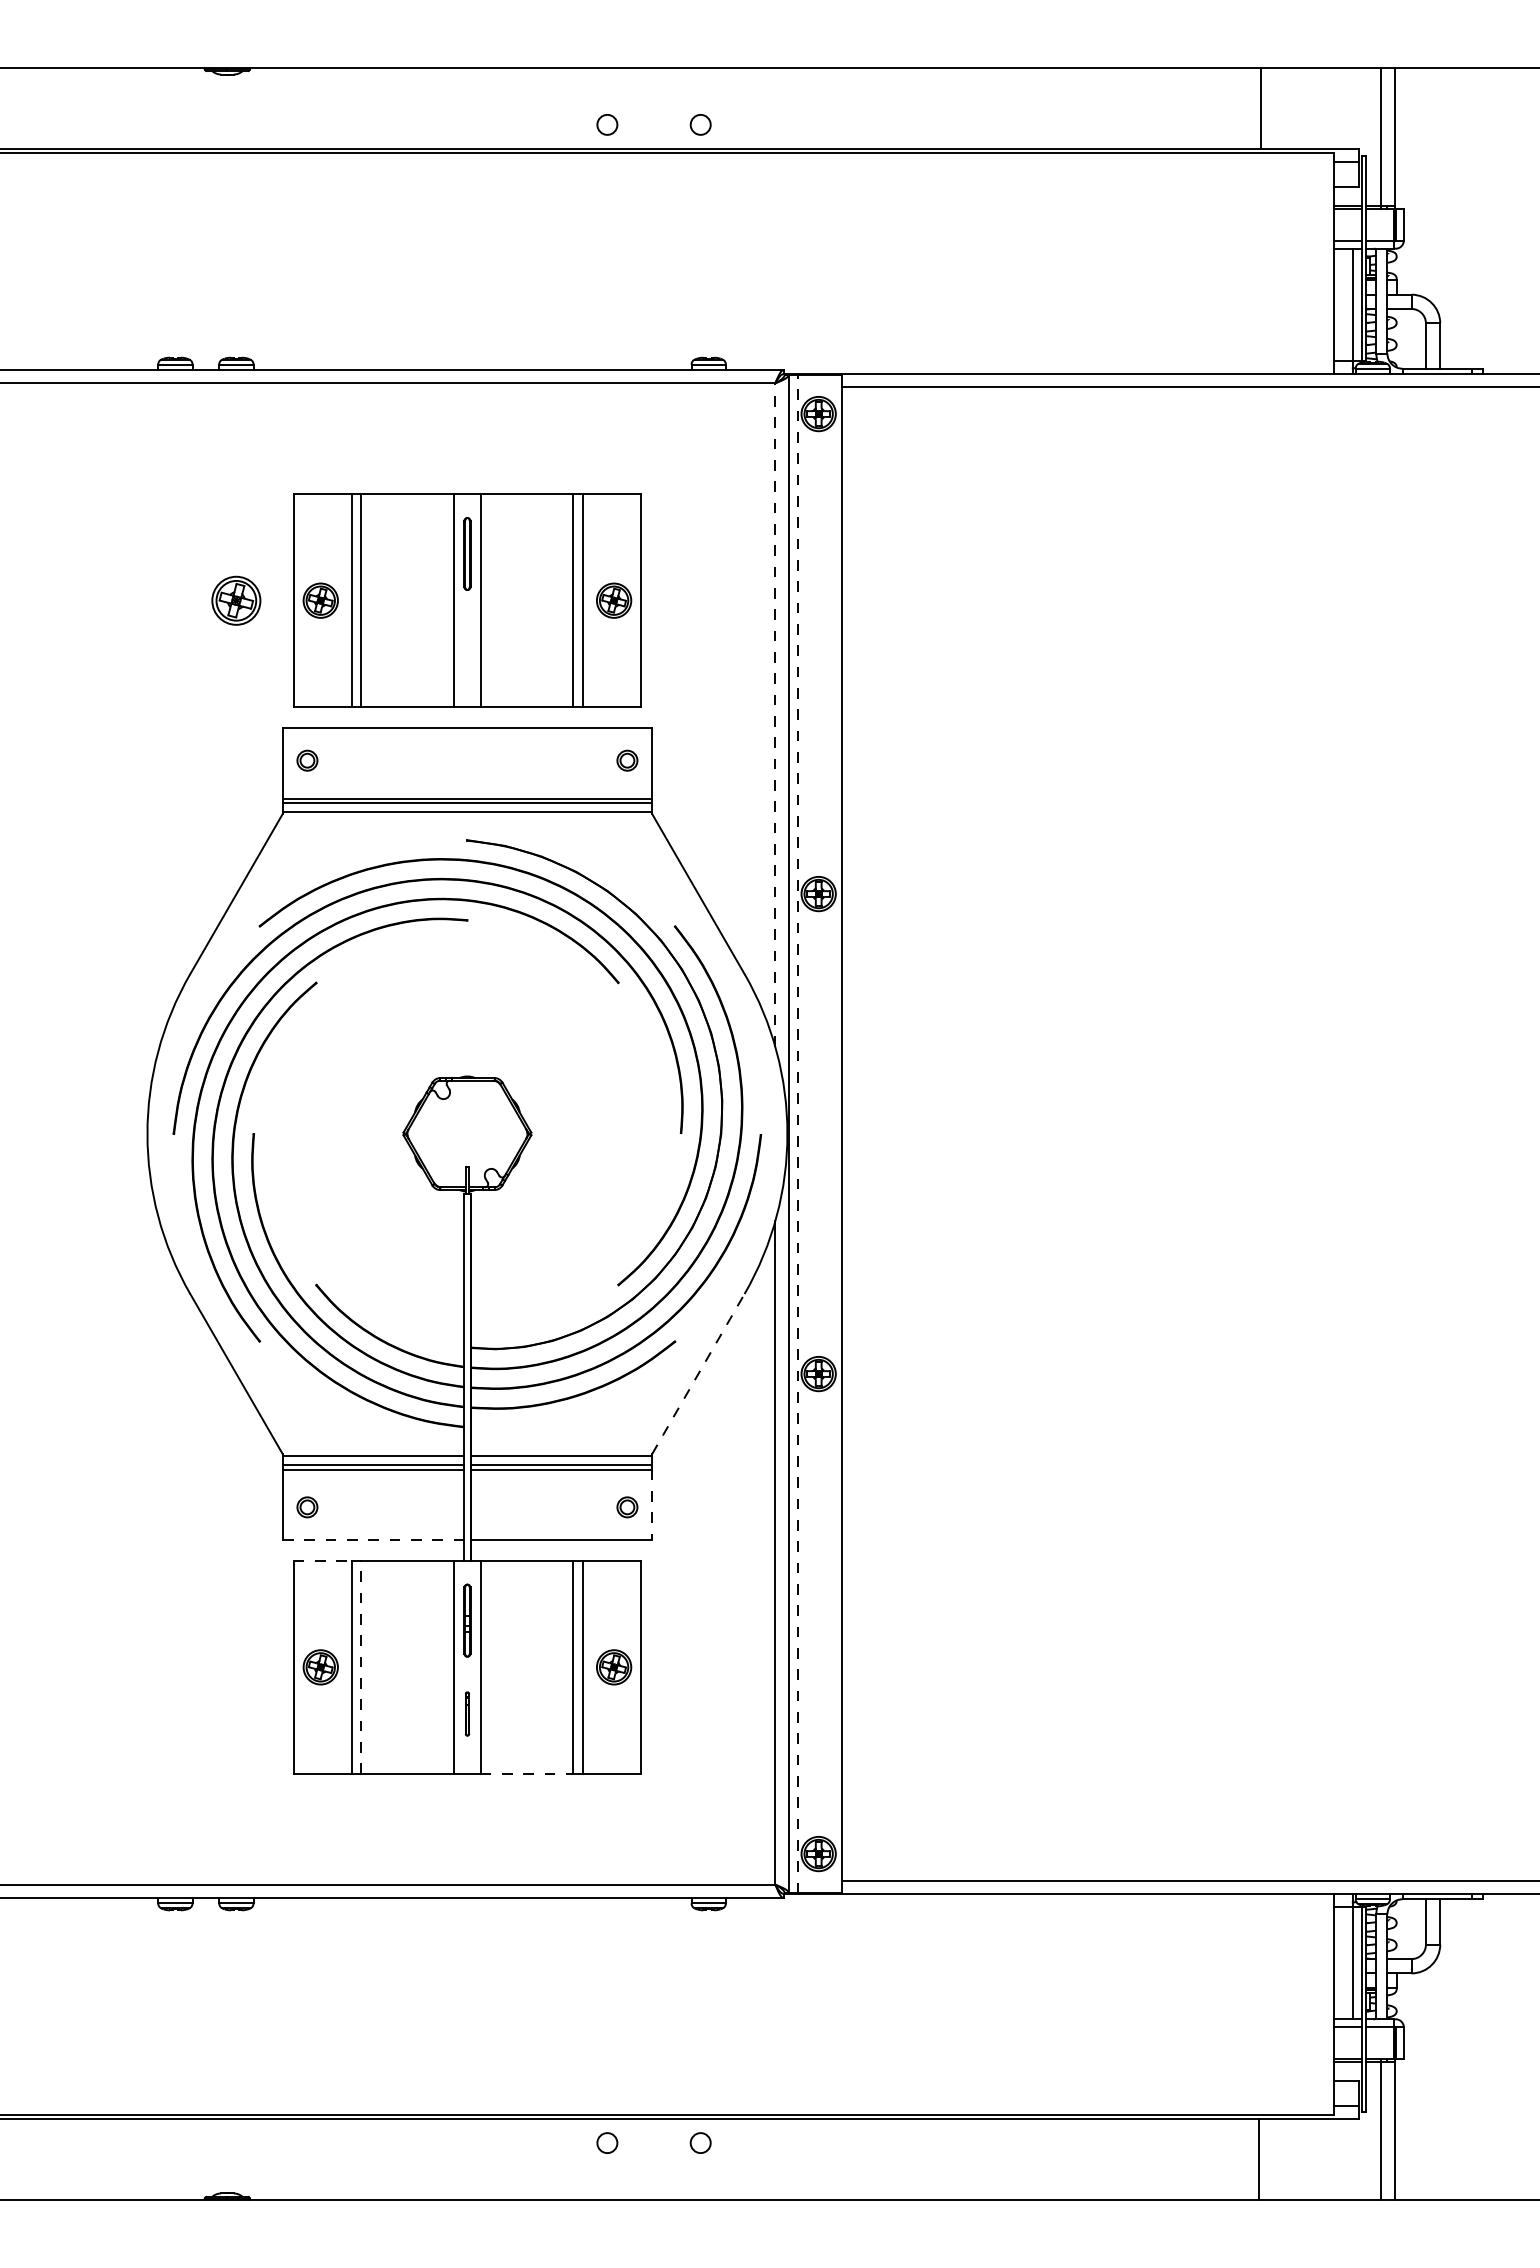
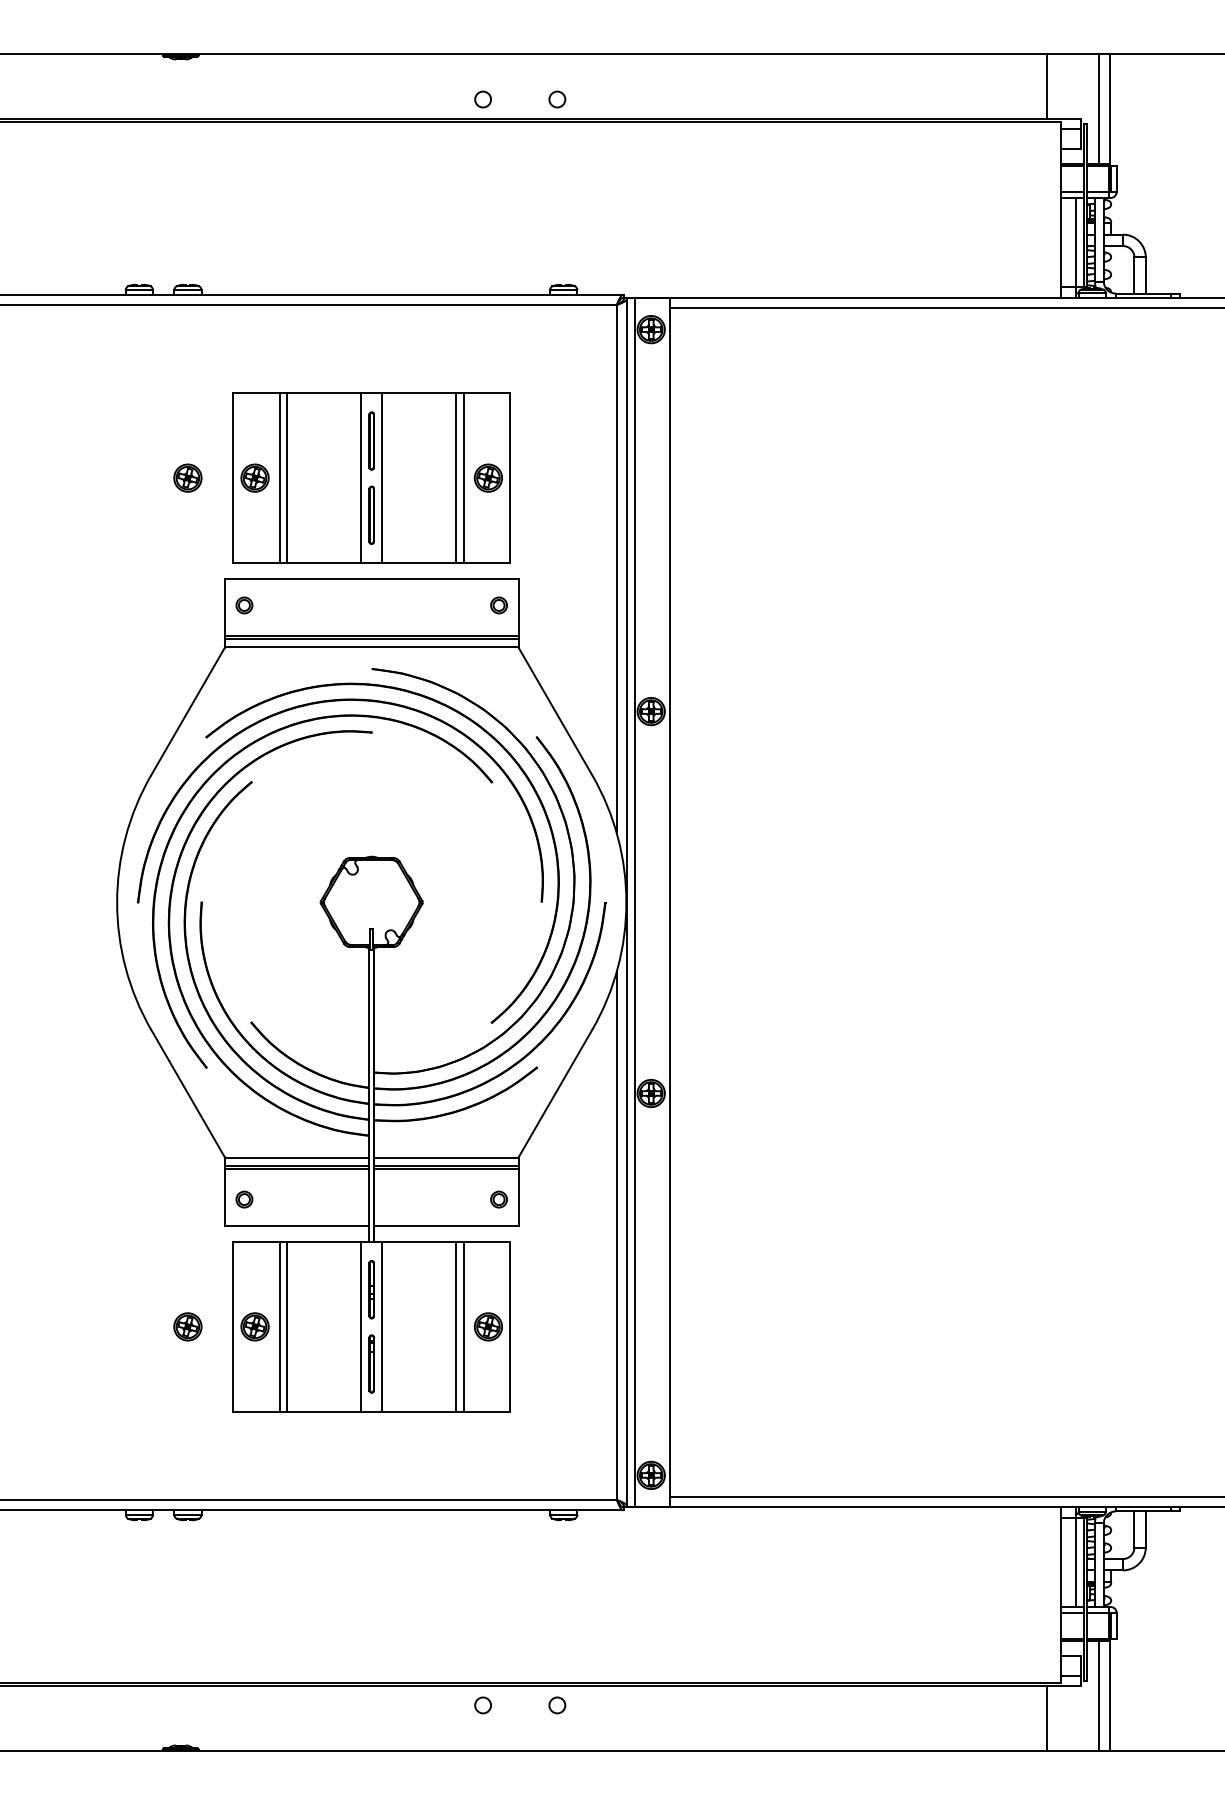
line: (1261, 108) -> (1046, 86), moved
part: (236, 600) -> (187, 477), size x0.71
part: (467, 647) -> (371, 515), added
line: (775, 715) -> (616, 569), dashed -> solid
line: (798, 1133) -> (635, 902), dashed -> solid
line: (698, 1373) -> (555, 1093), dashed -> solid
line: (652, 1505) -> (519, 1198), dashed -> solid
line: (373, 1540) -> (297, 1225), dashed -> solid
line: (323, 1560) -> (257, 1241), dashed -> solid
part: (236, 1667) -> (187, 1327), added
line: (361, 1667) -> (287, 1327), dashed -> solid
part: (467, 1713) -> (371, 1363), size x1.67
line: (527, 1774) -> (419, 1412), dashed -> solid
line: (1259, 2159) -> (1046, 1718), moved

